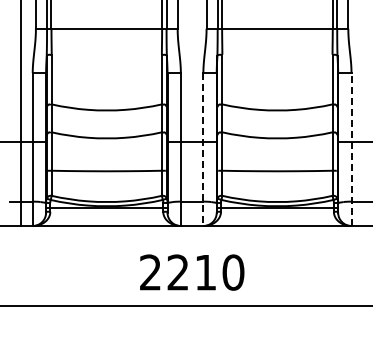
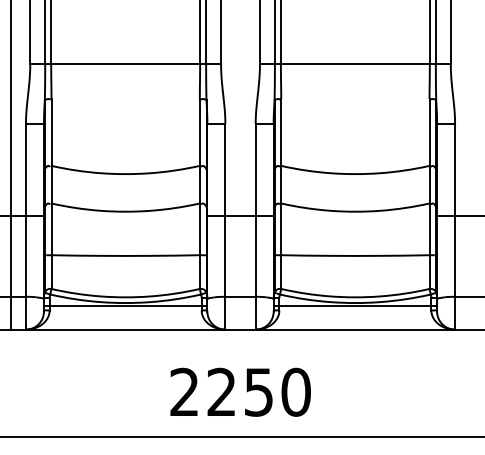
line: (351, 149) -> (455, 226), dashed -> solid
line: (203, 150) -> (255, 227), dashed -> solid
text: (205, 272) -> (258, 392), 2210 -> 2250

